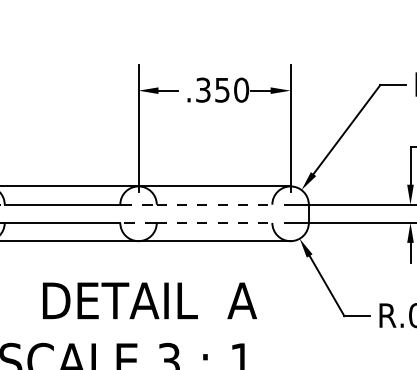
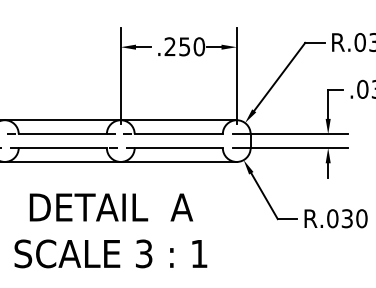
text: (202, 89) -> (169, 46), .350 -> .250
line: (215, 205) -> (179, 134), dashed -> solid
line: (215, 223) -> (179, 148), dashed -> solid
text: (149, 300) -> (111, 207), moved

